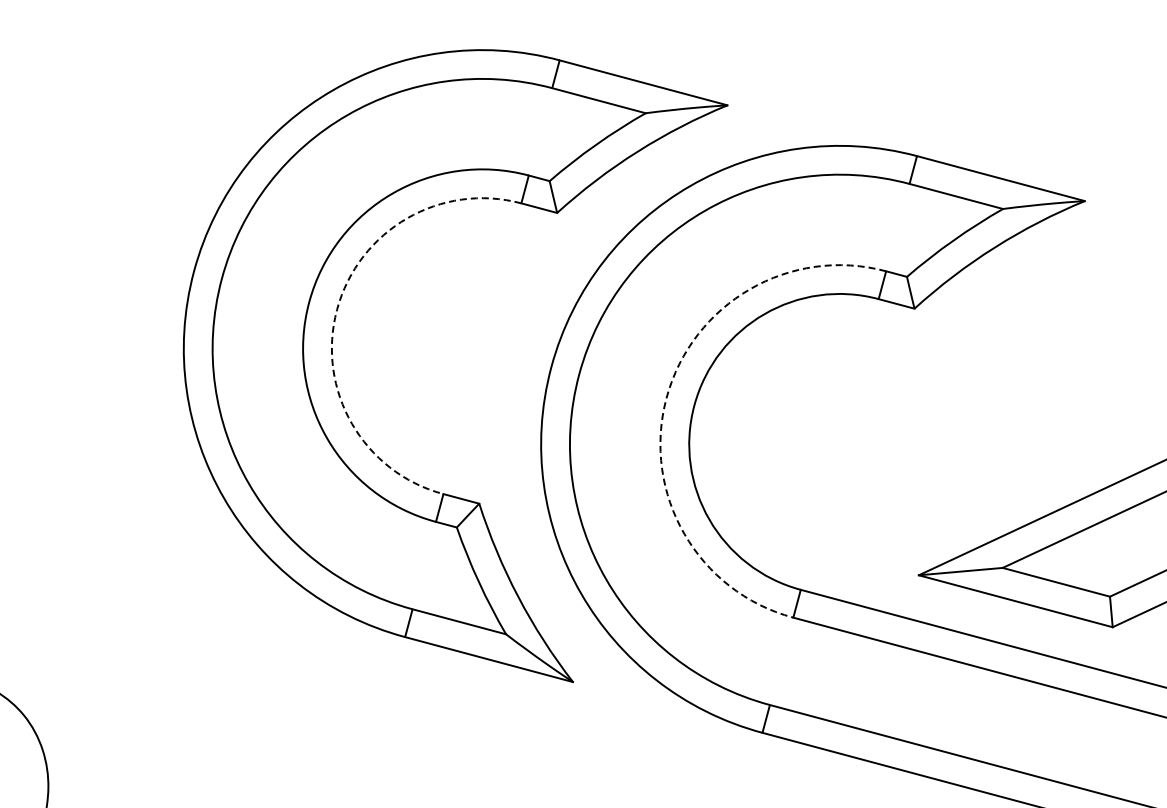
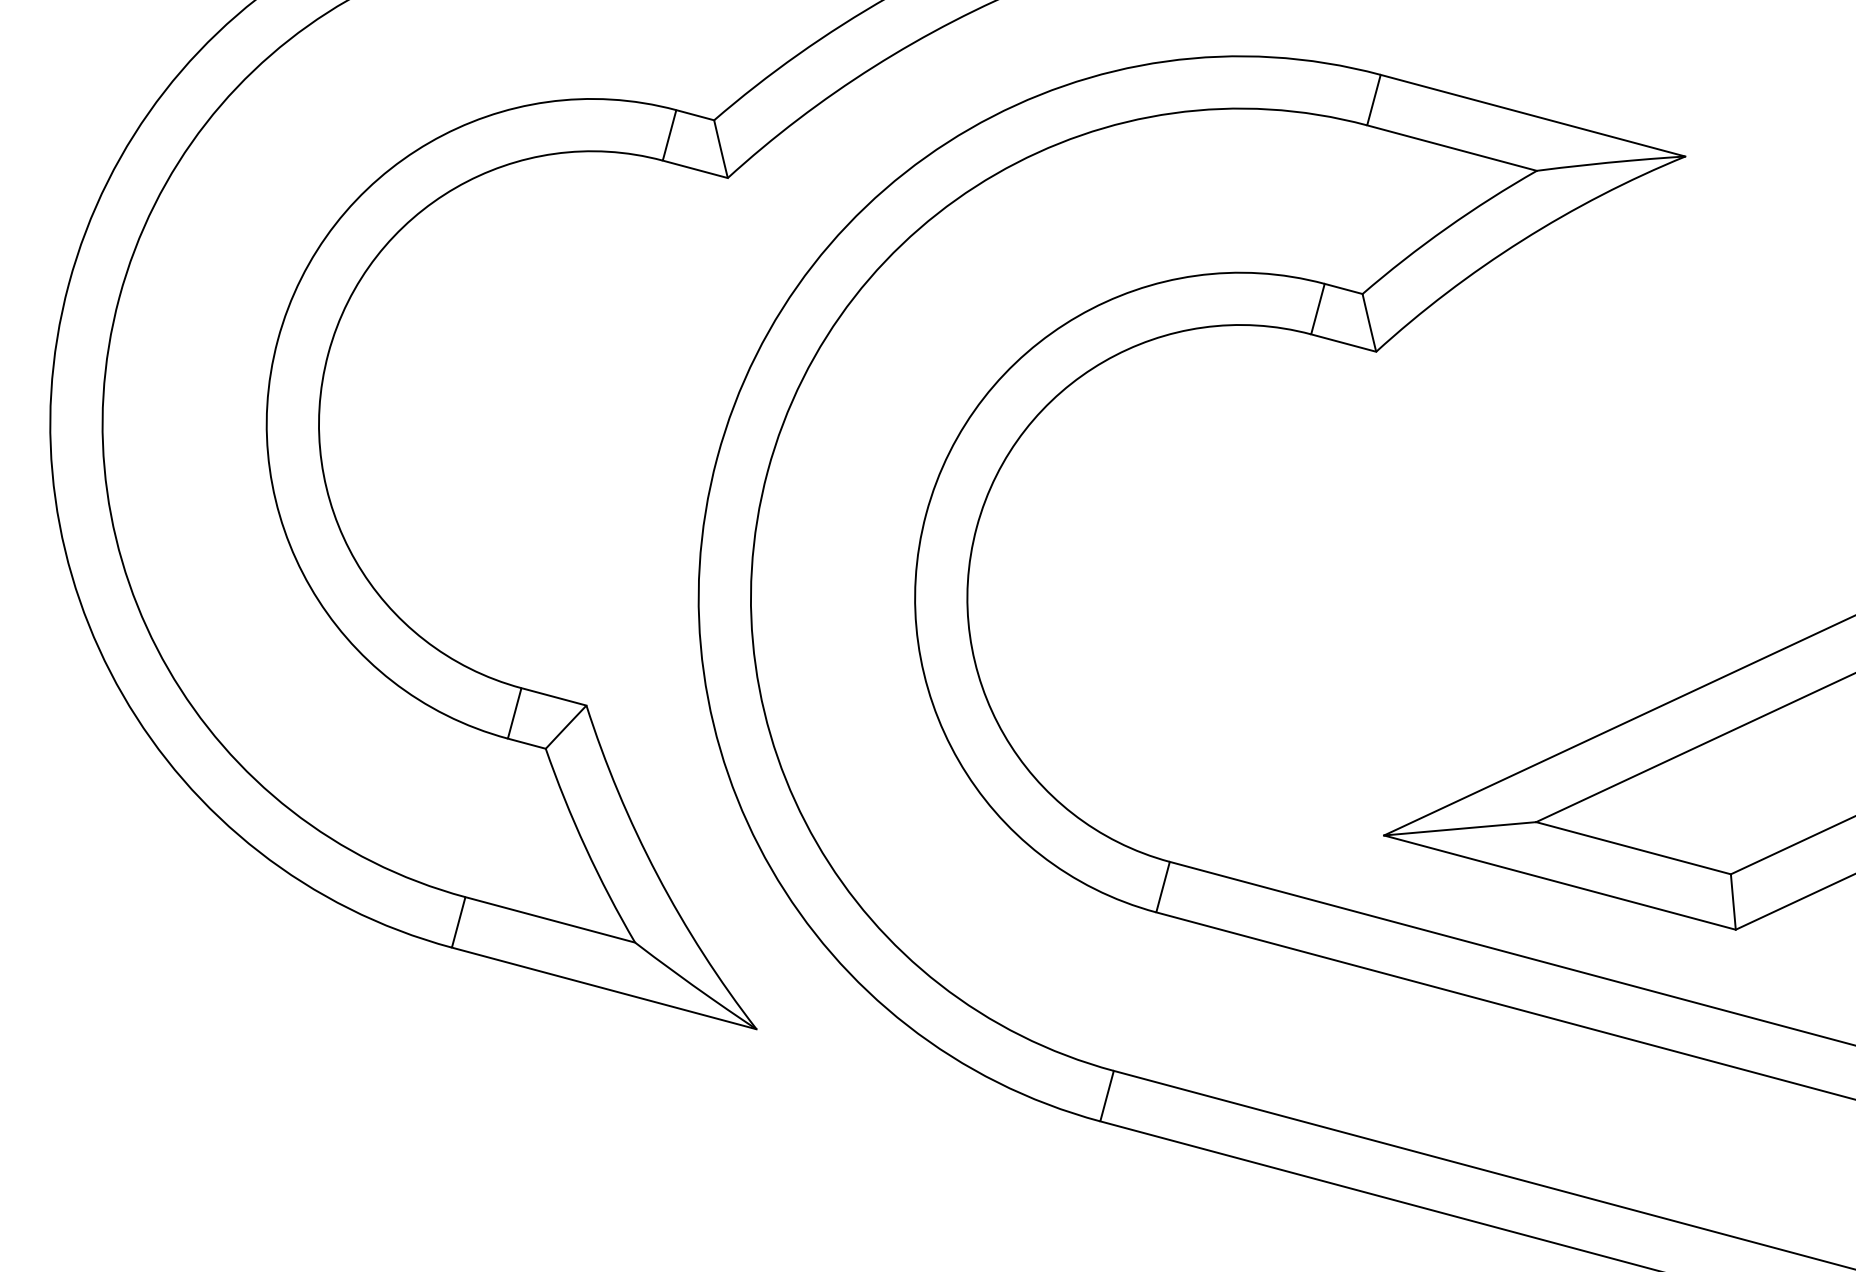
arc: (337, 309) -> (329, 353), dashed -> solid
arc: (666, 398) -> (926, 514), dashed -> solid

